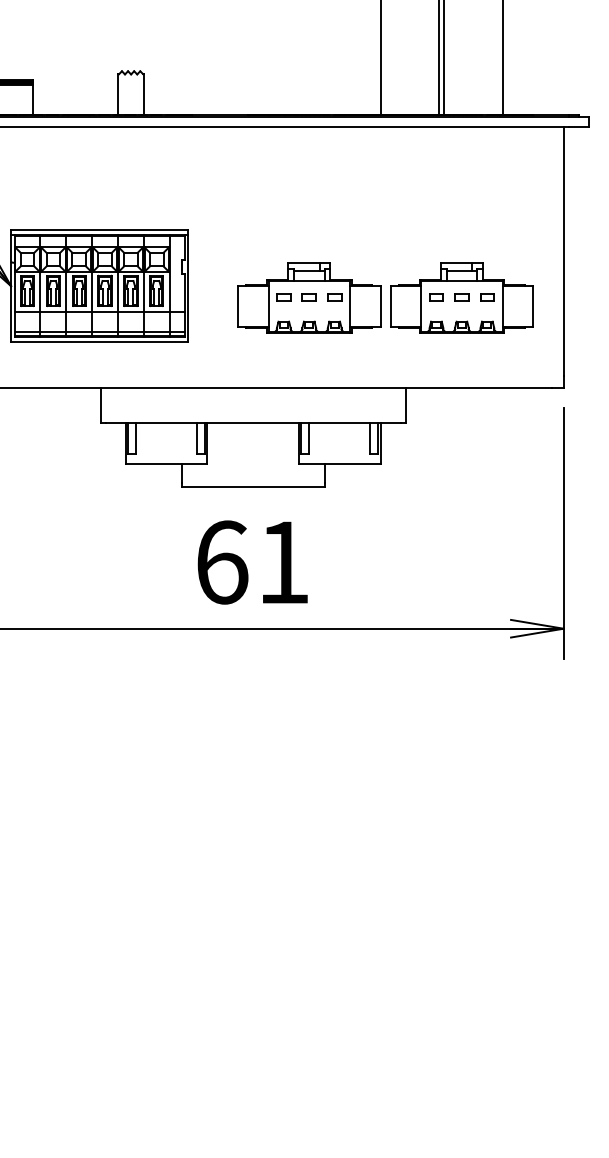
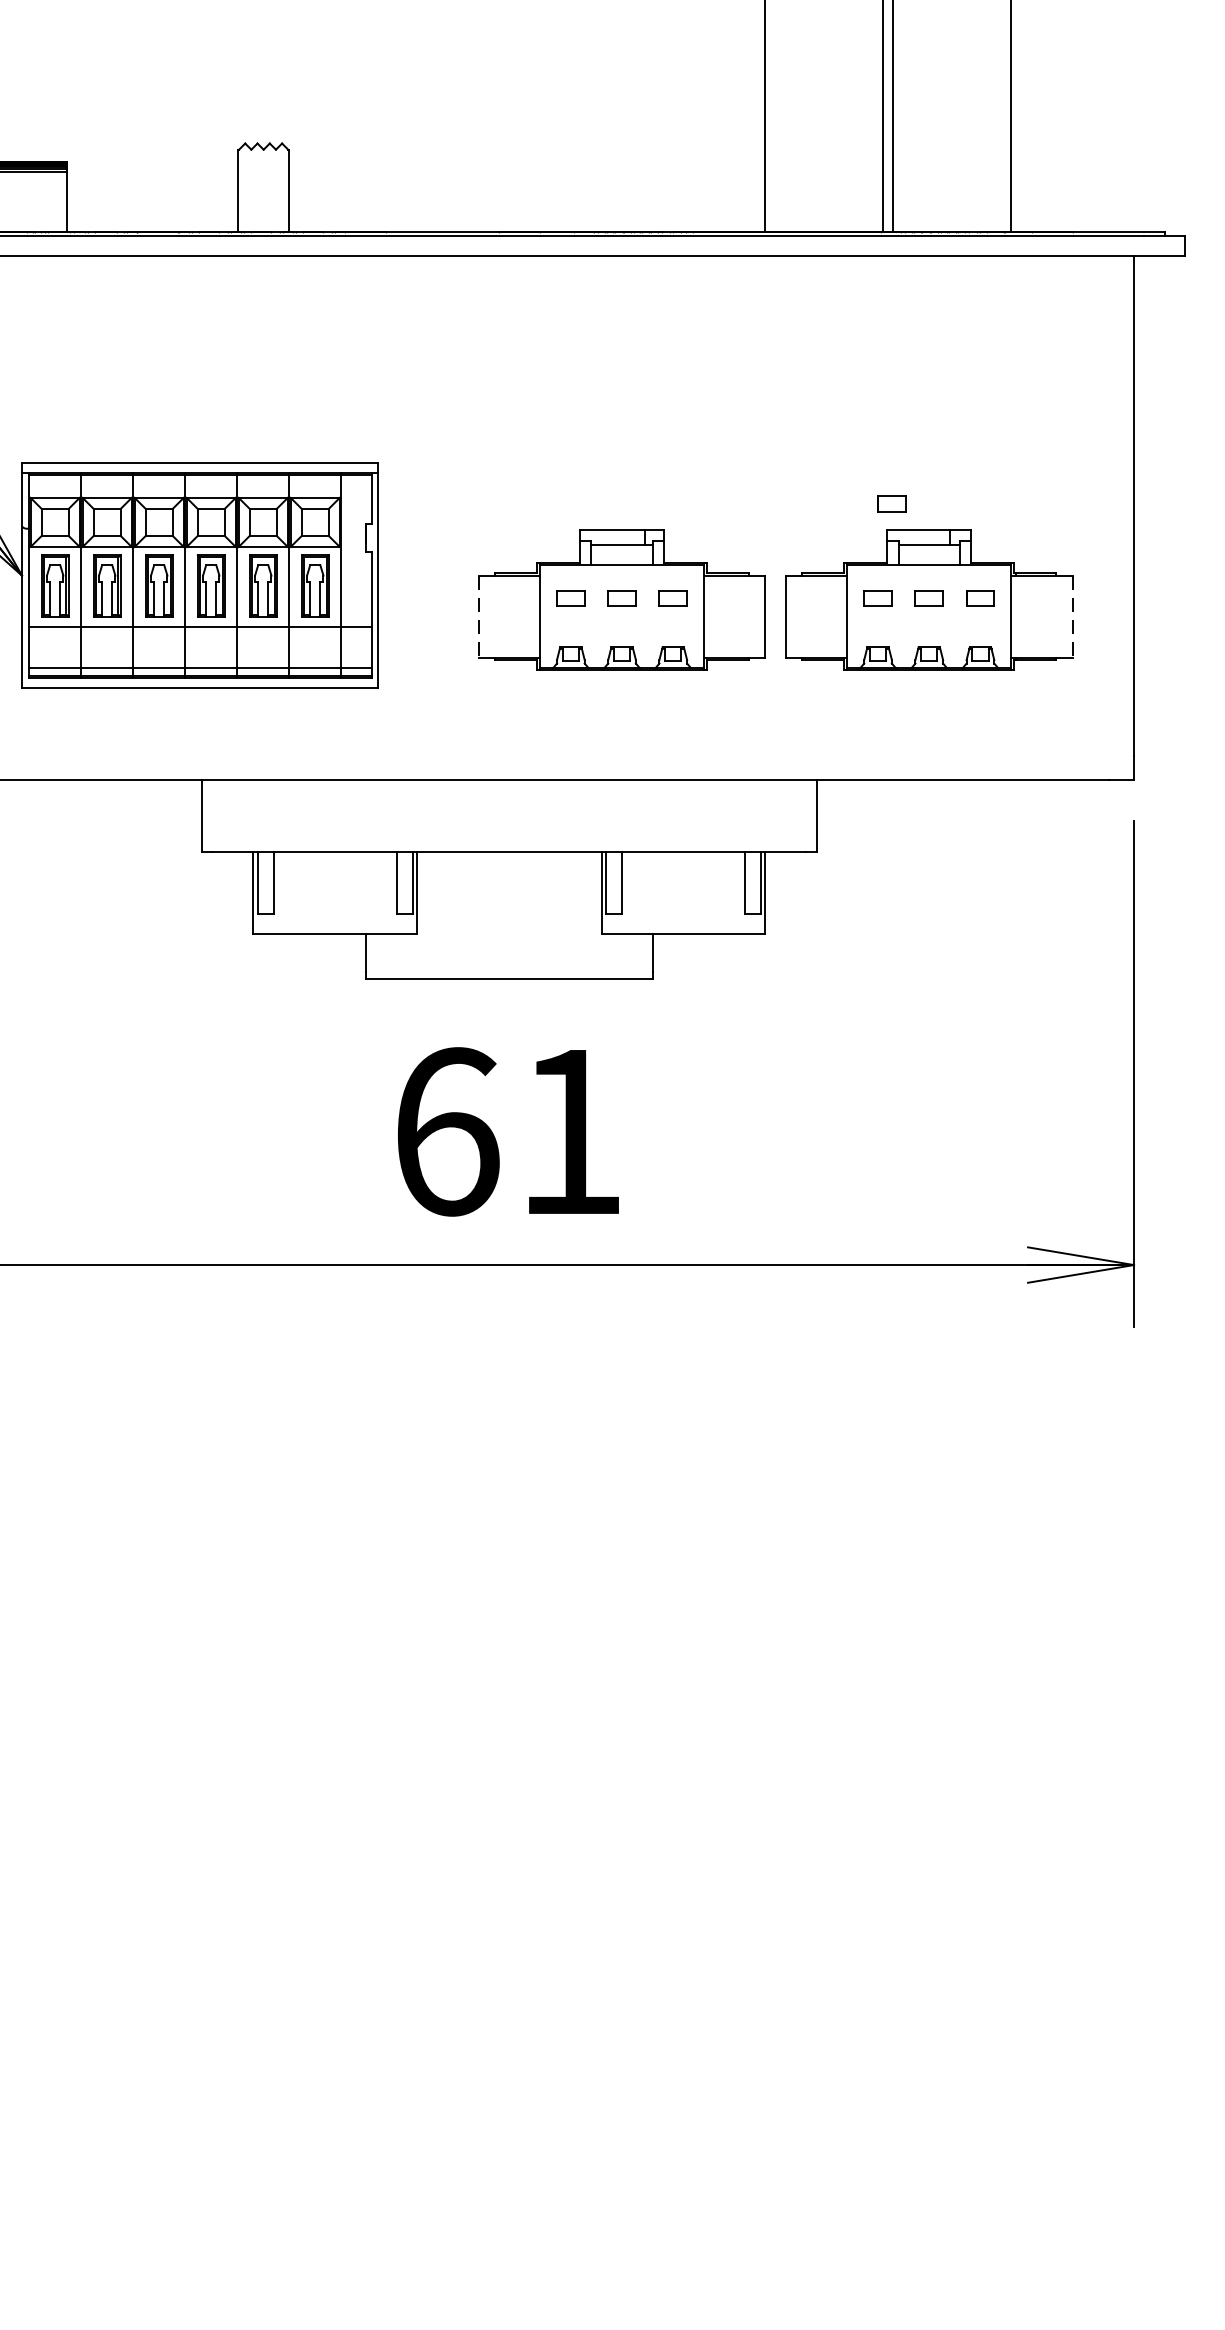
part: (443, 250) -> (892, 504), added
line: (238, 306) -> (479, 616), solid -> dashed
line: (533, 306) -> (1073, 616), solid -> dashed

